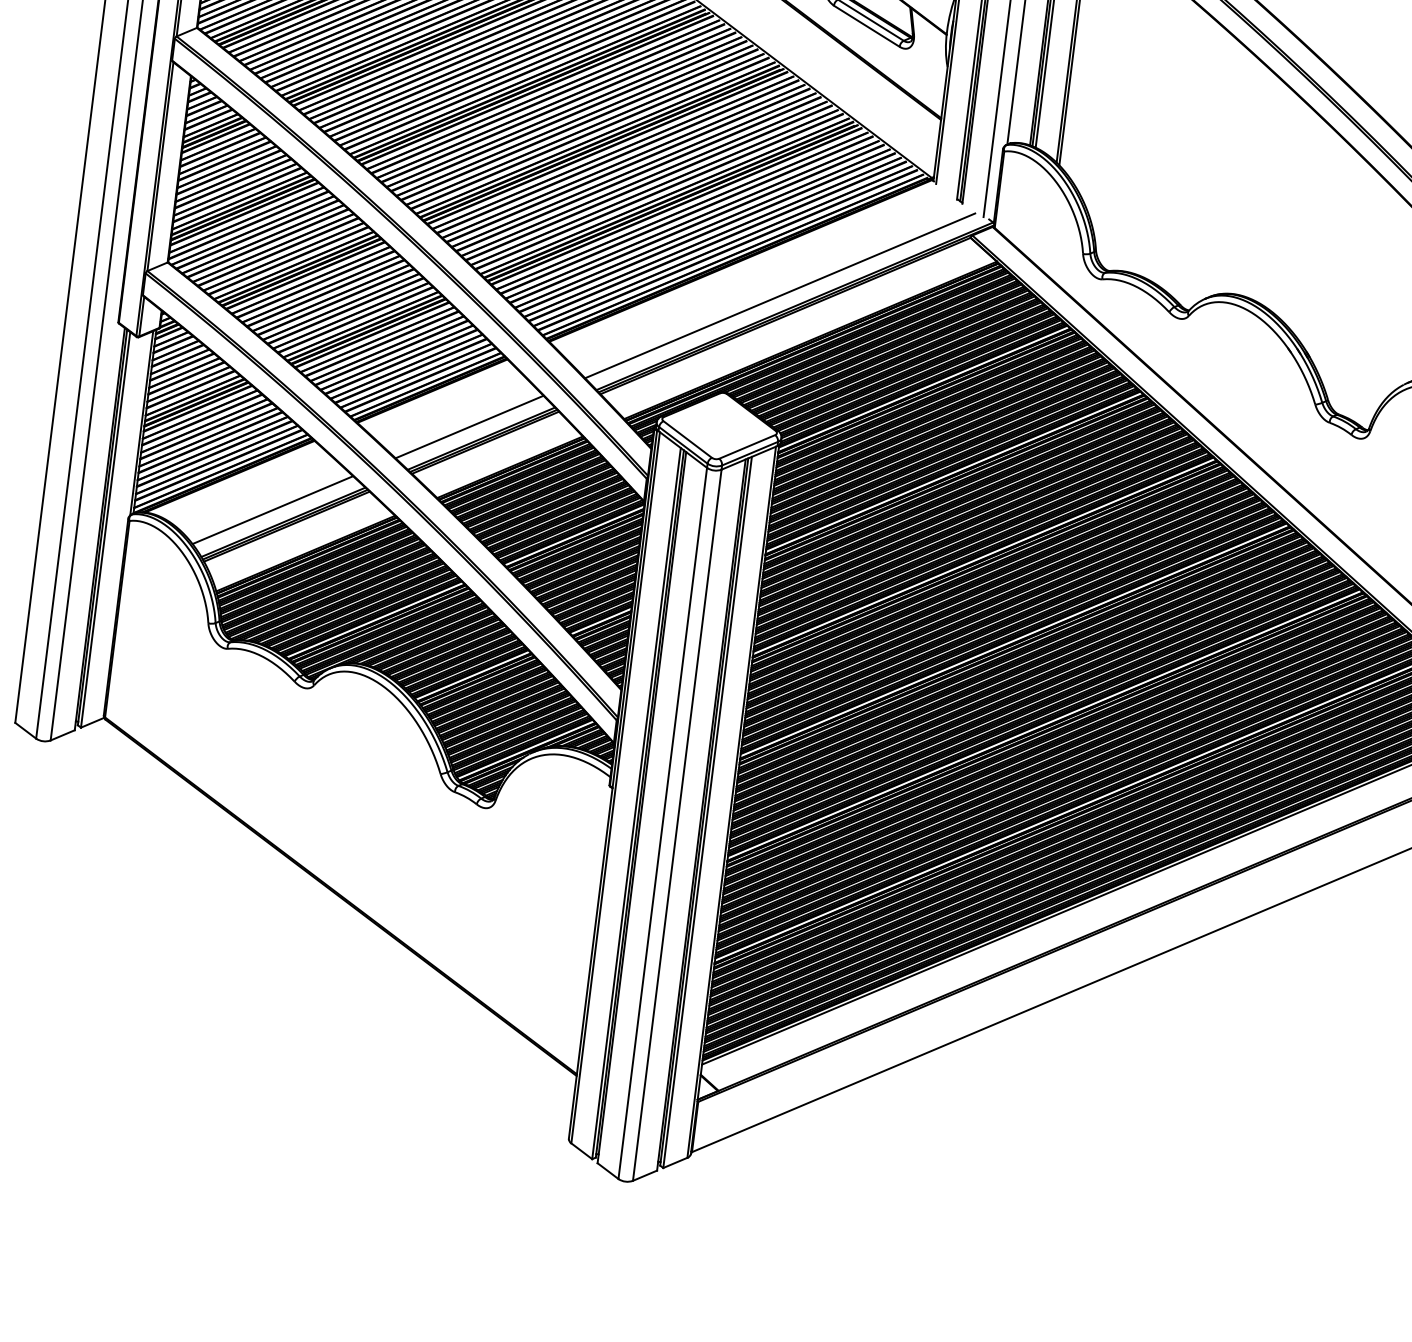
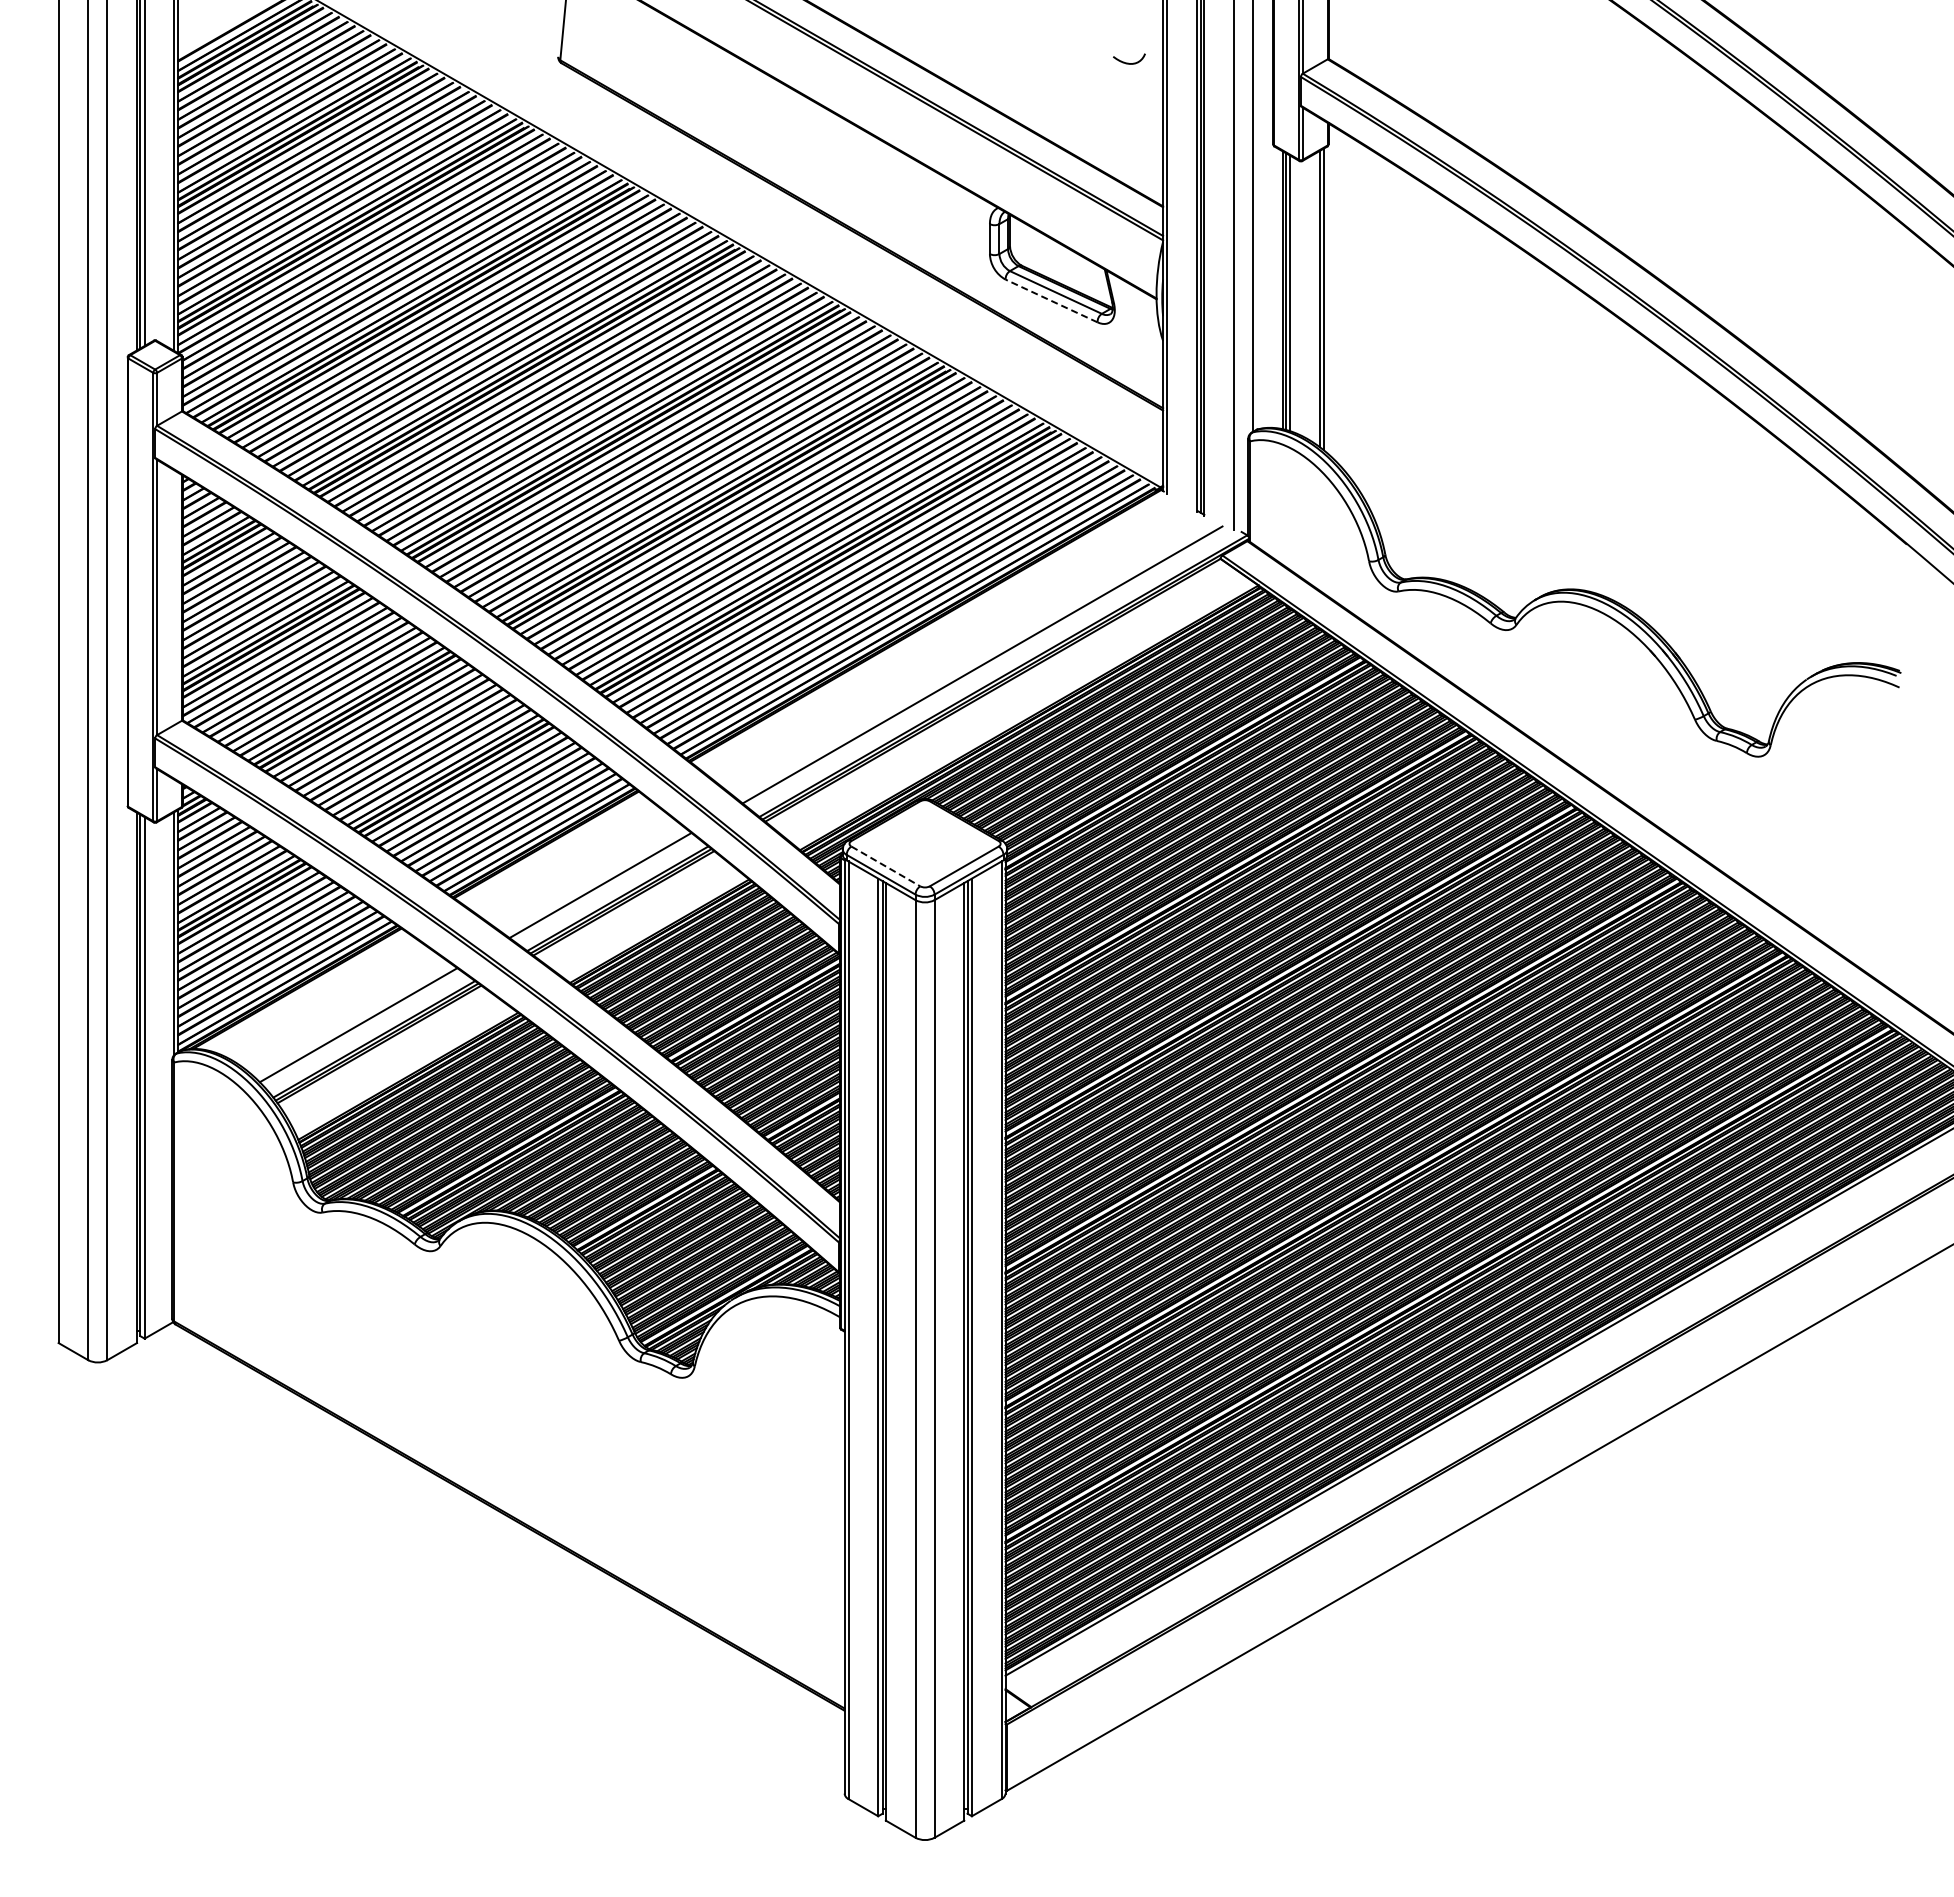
line: (866, 26) -> (1051, 301), solid -> dashed
line: (687, 439) -> (885, 866), solid -> dashed

